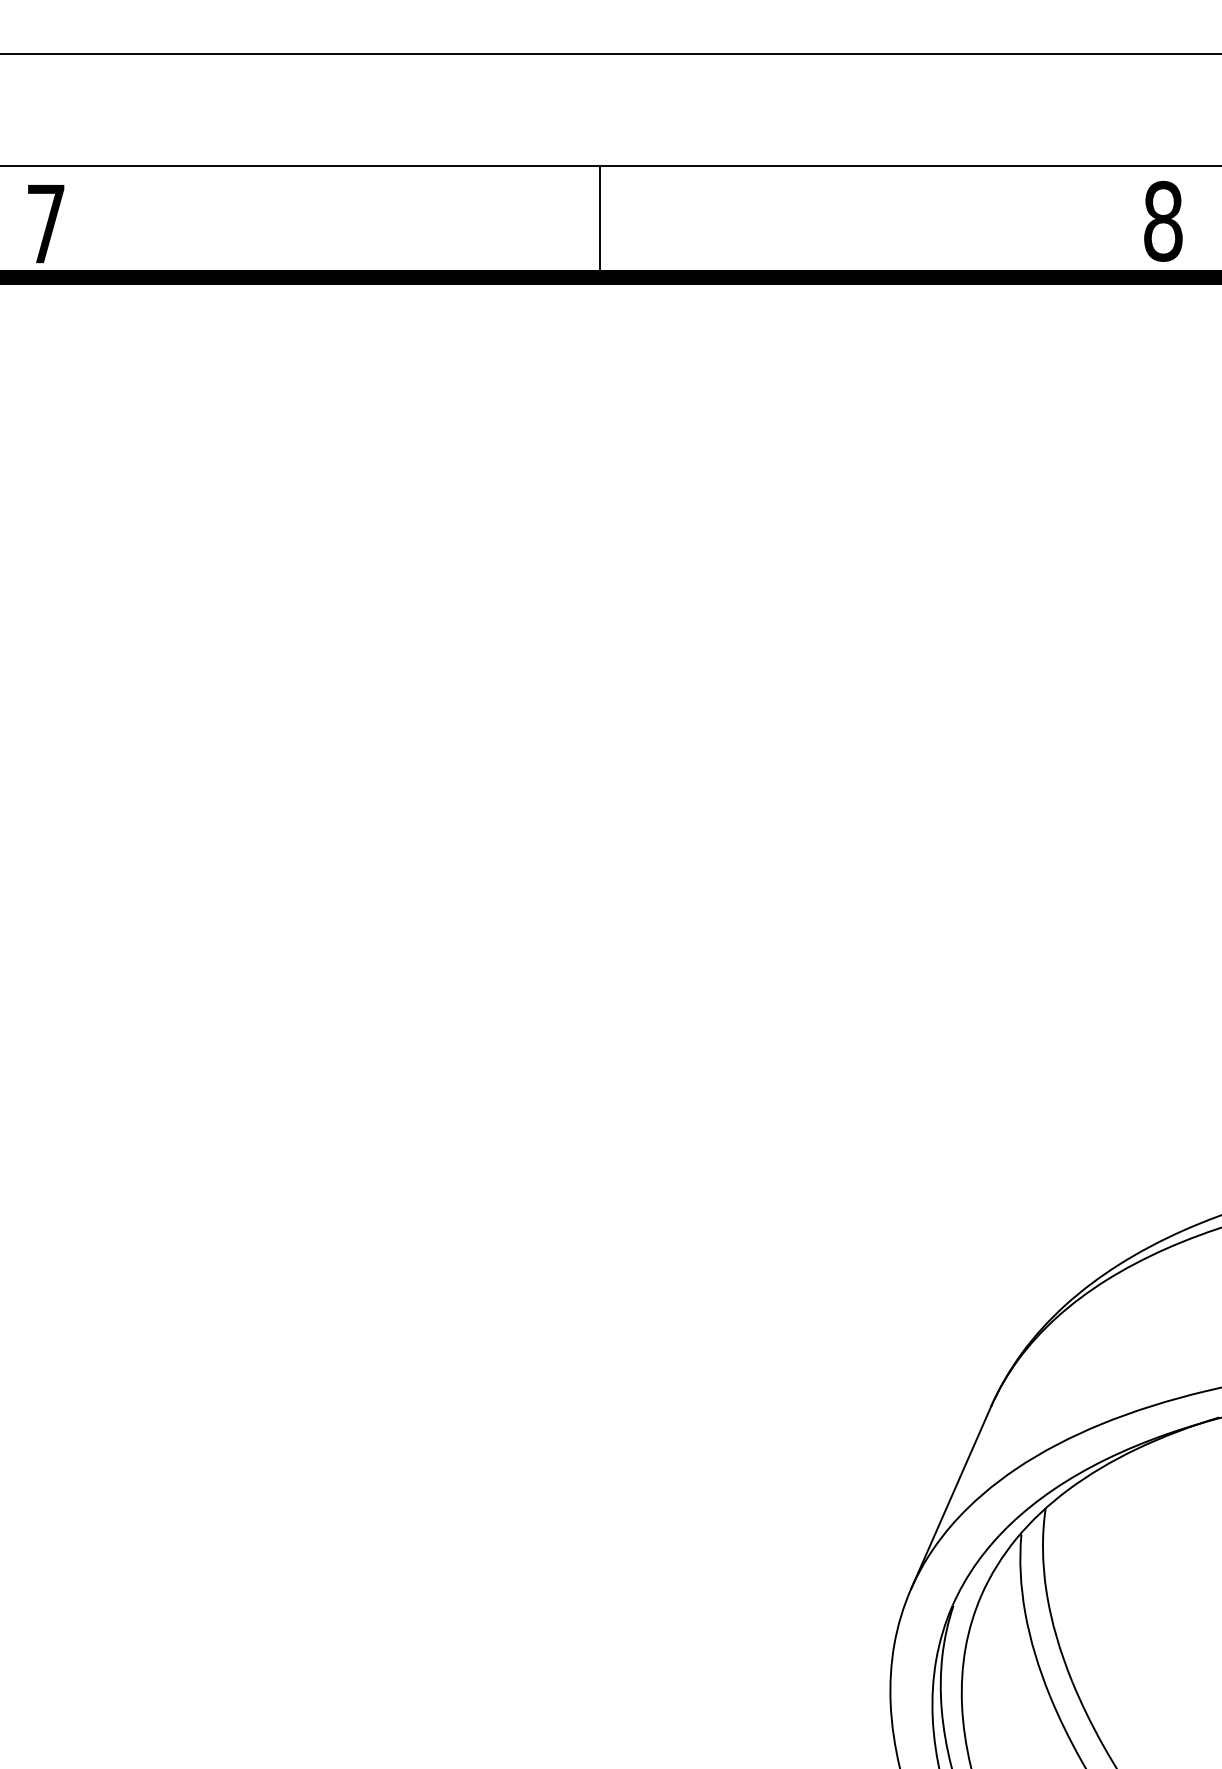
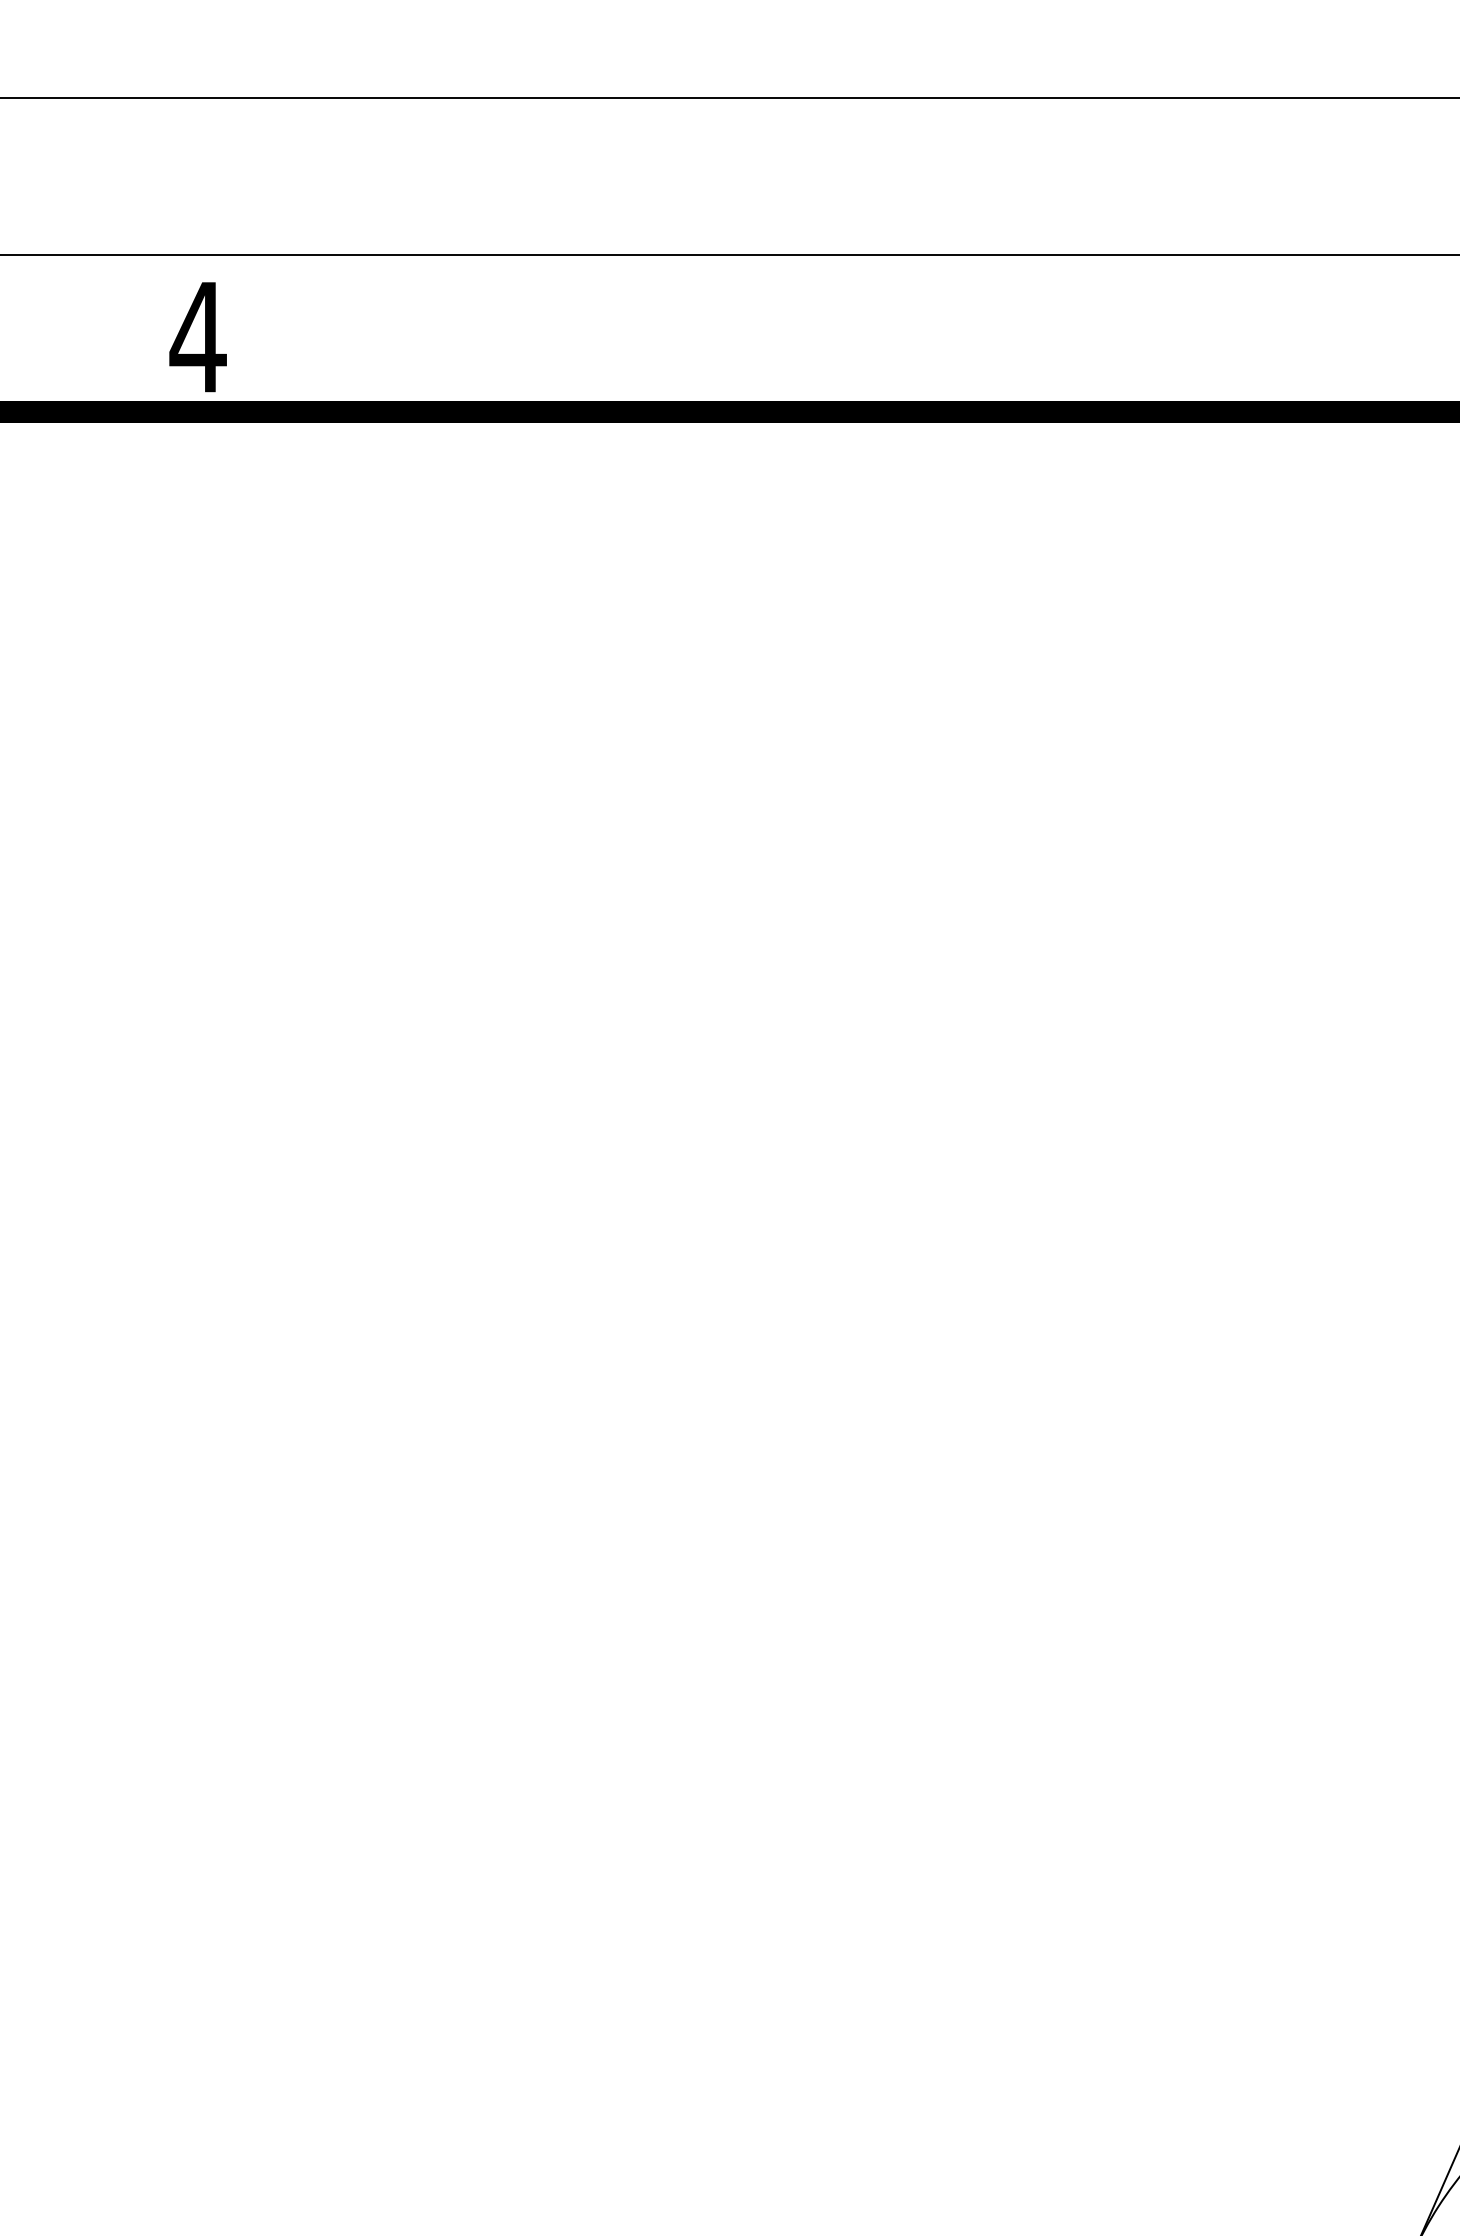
line: (600, 221) -> (976, 333), removed
text: (45, 224) -> (197, 337), 7 -> 4

